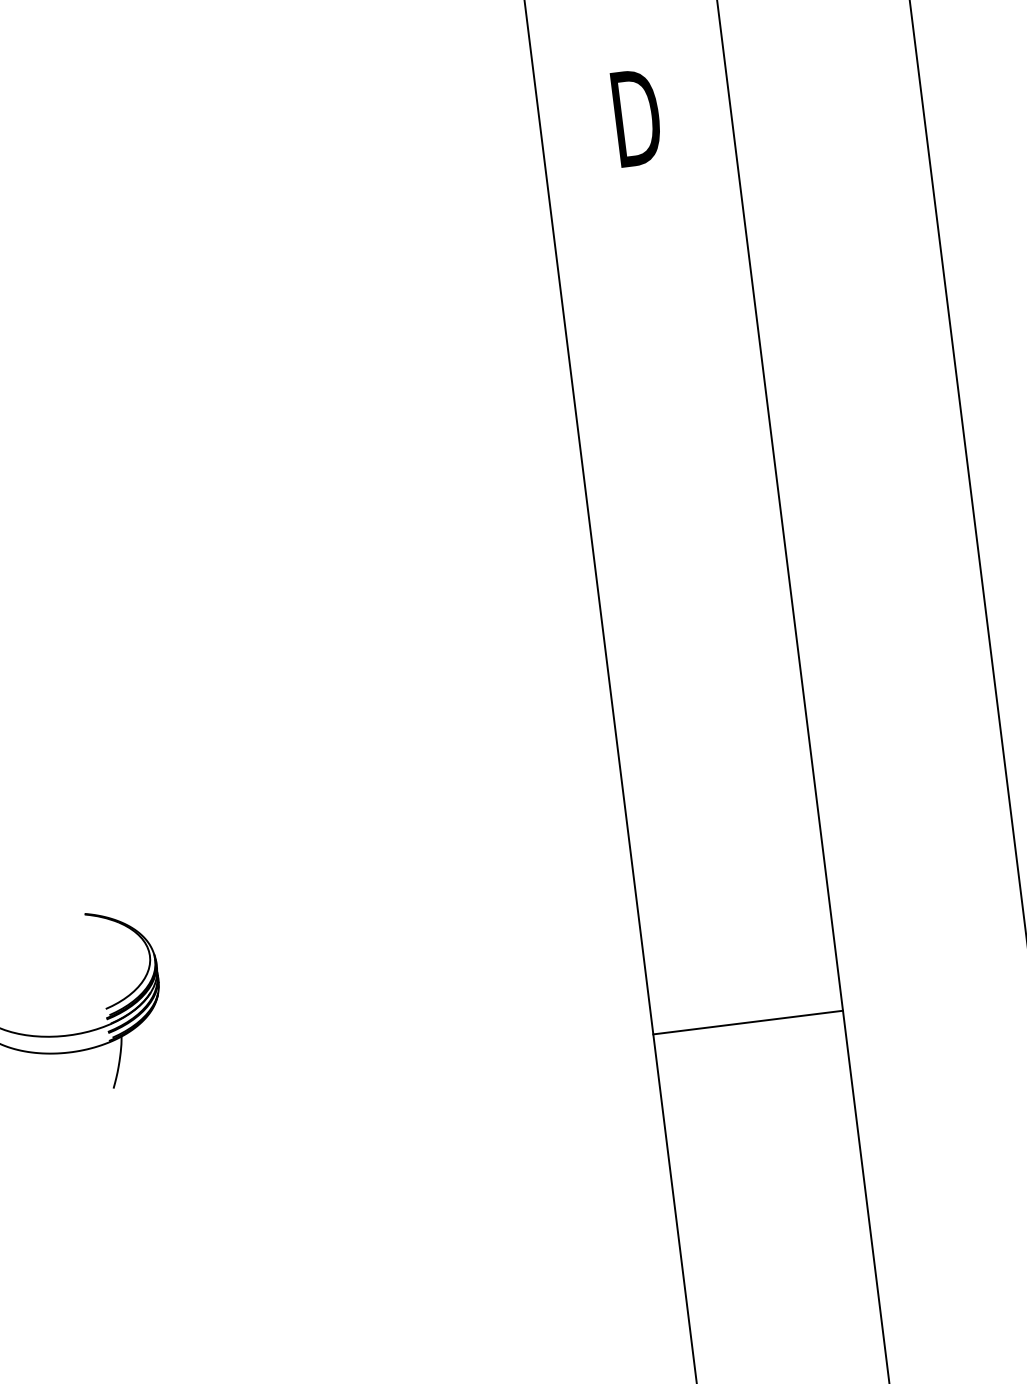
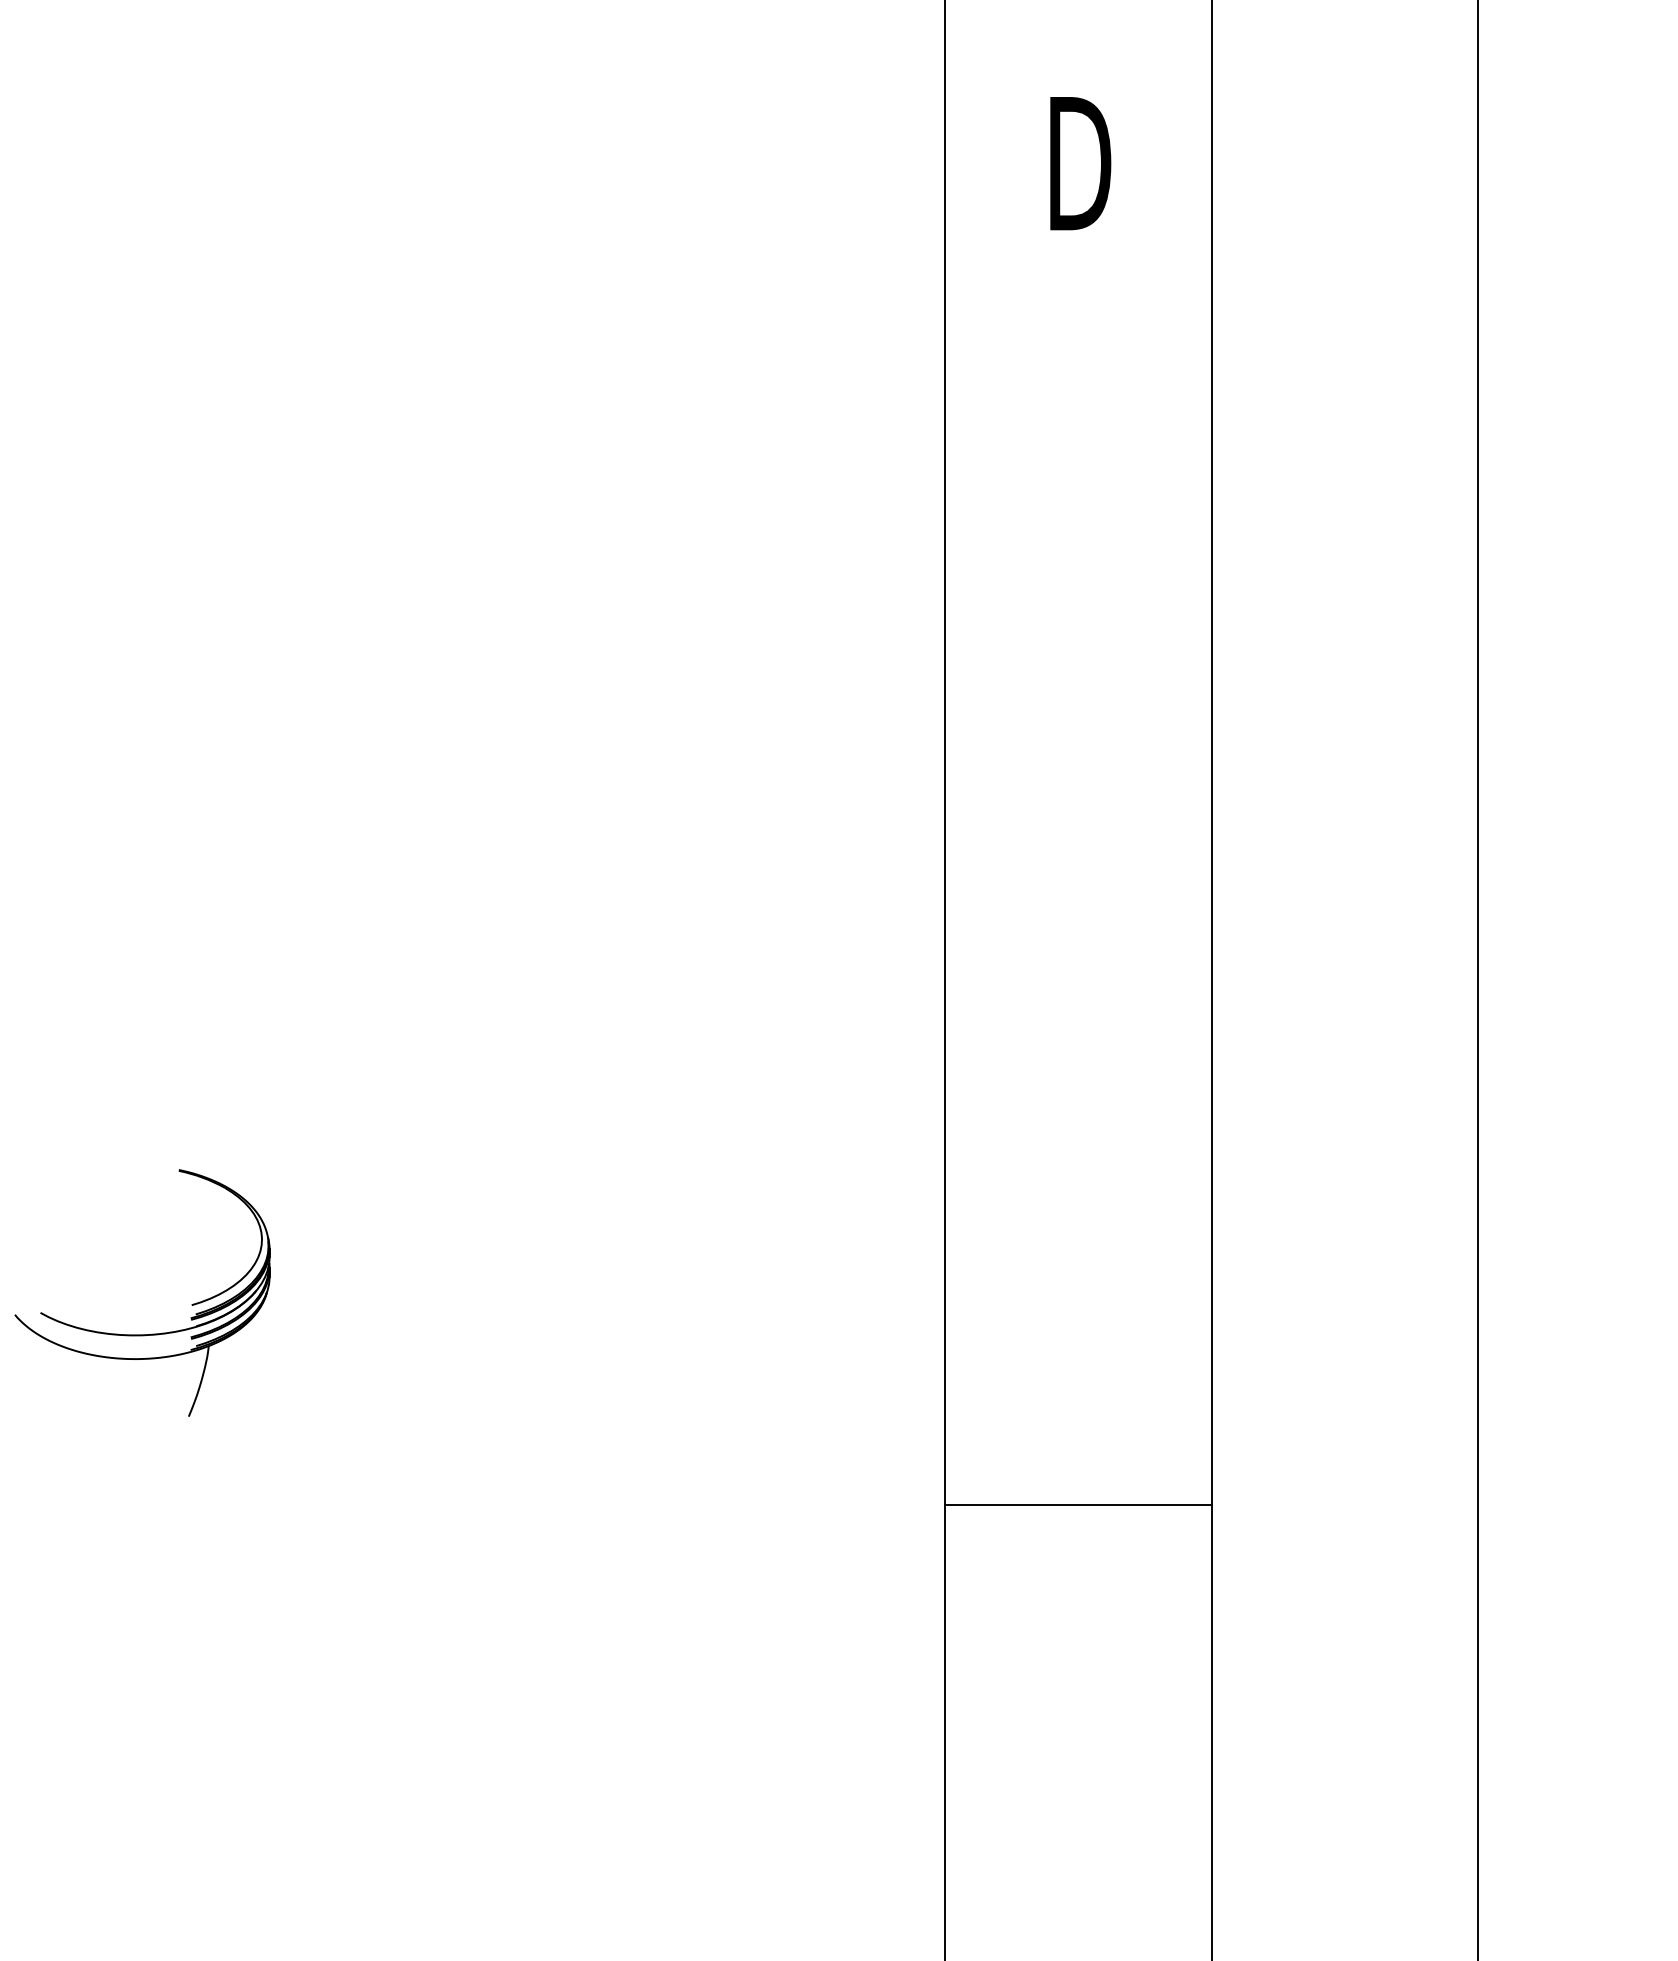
line: (748, 1022) -> (1078, 1504), moved

